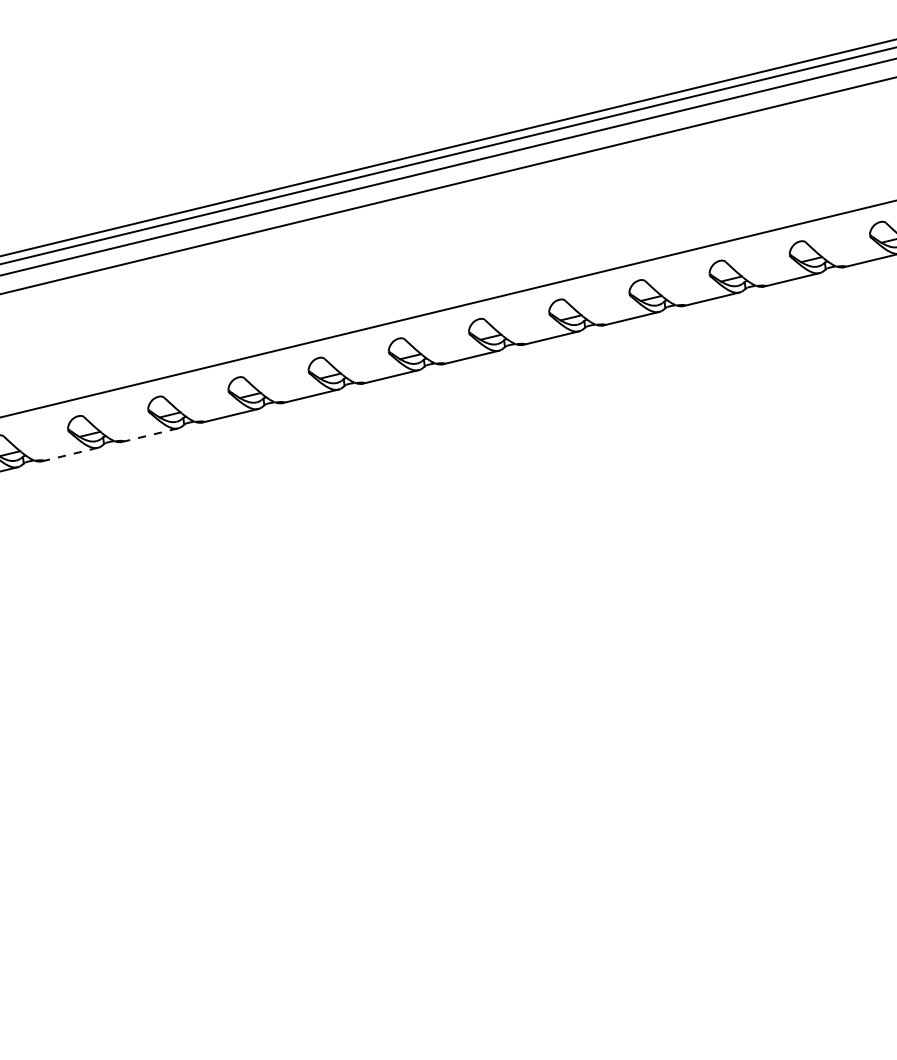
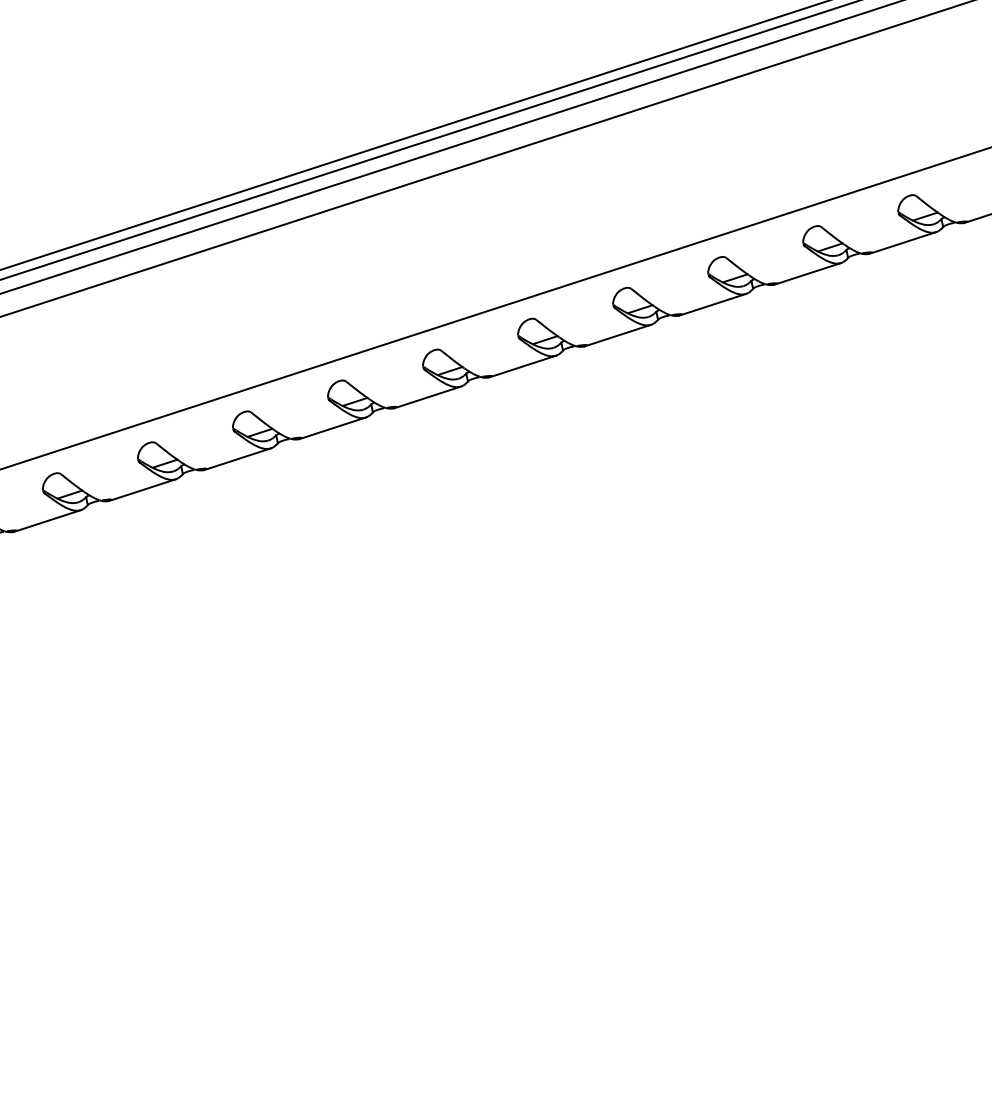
line: (150, 435) -> (238, 459), dashed -> solid
line: (70, 454) -> (143, 489), dashed -> solid

